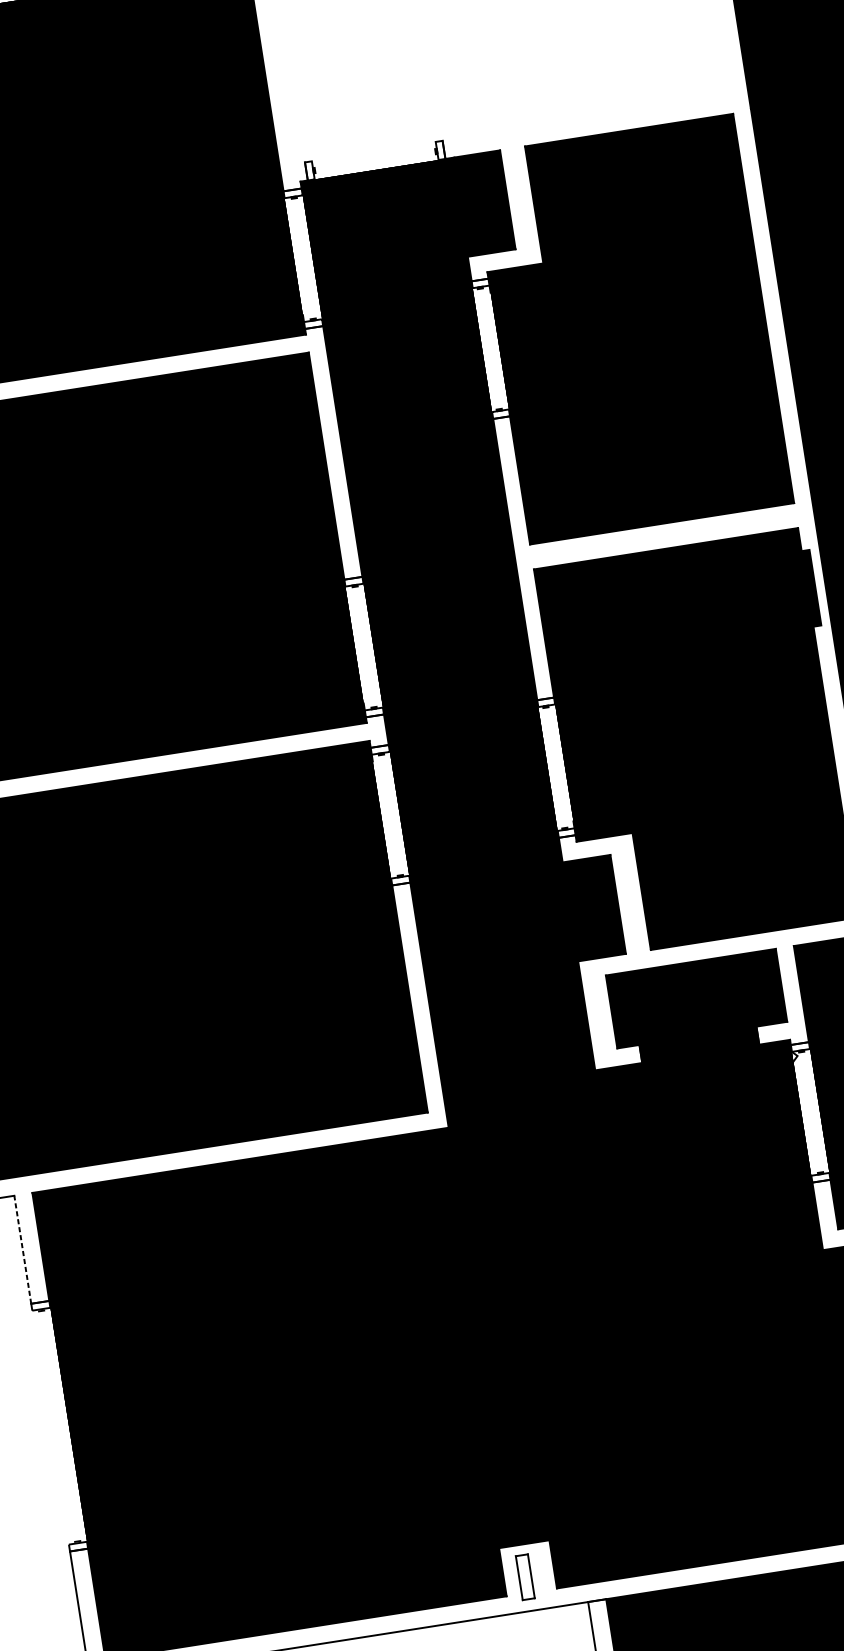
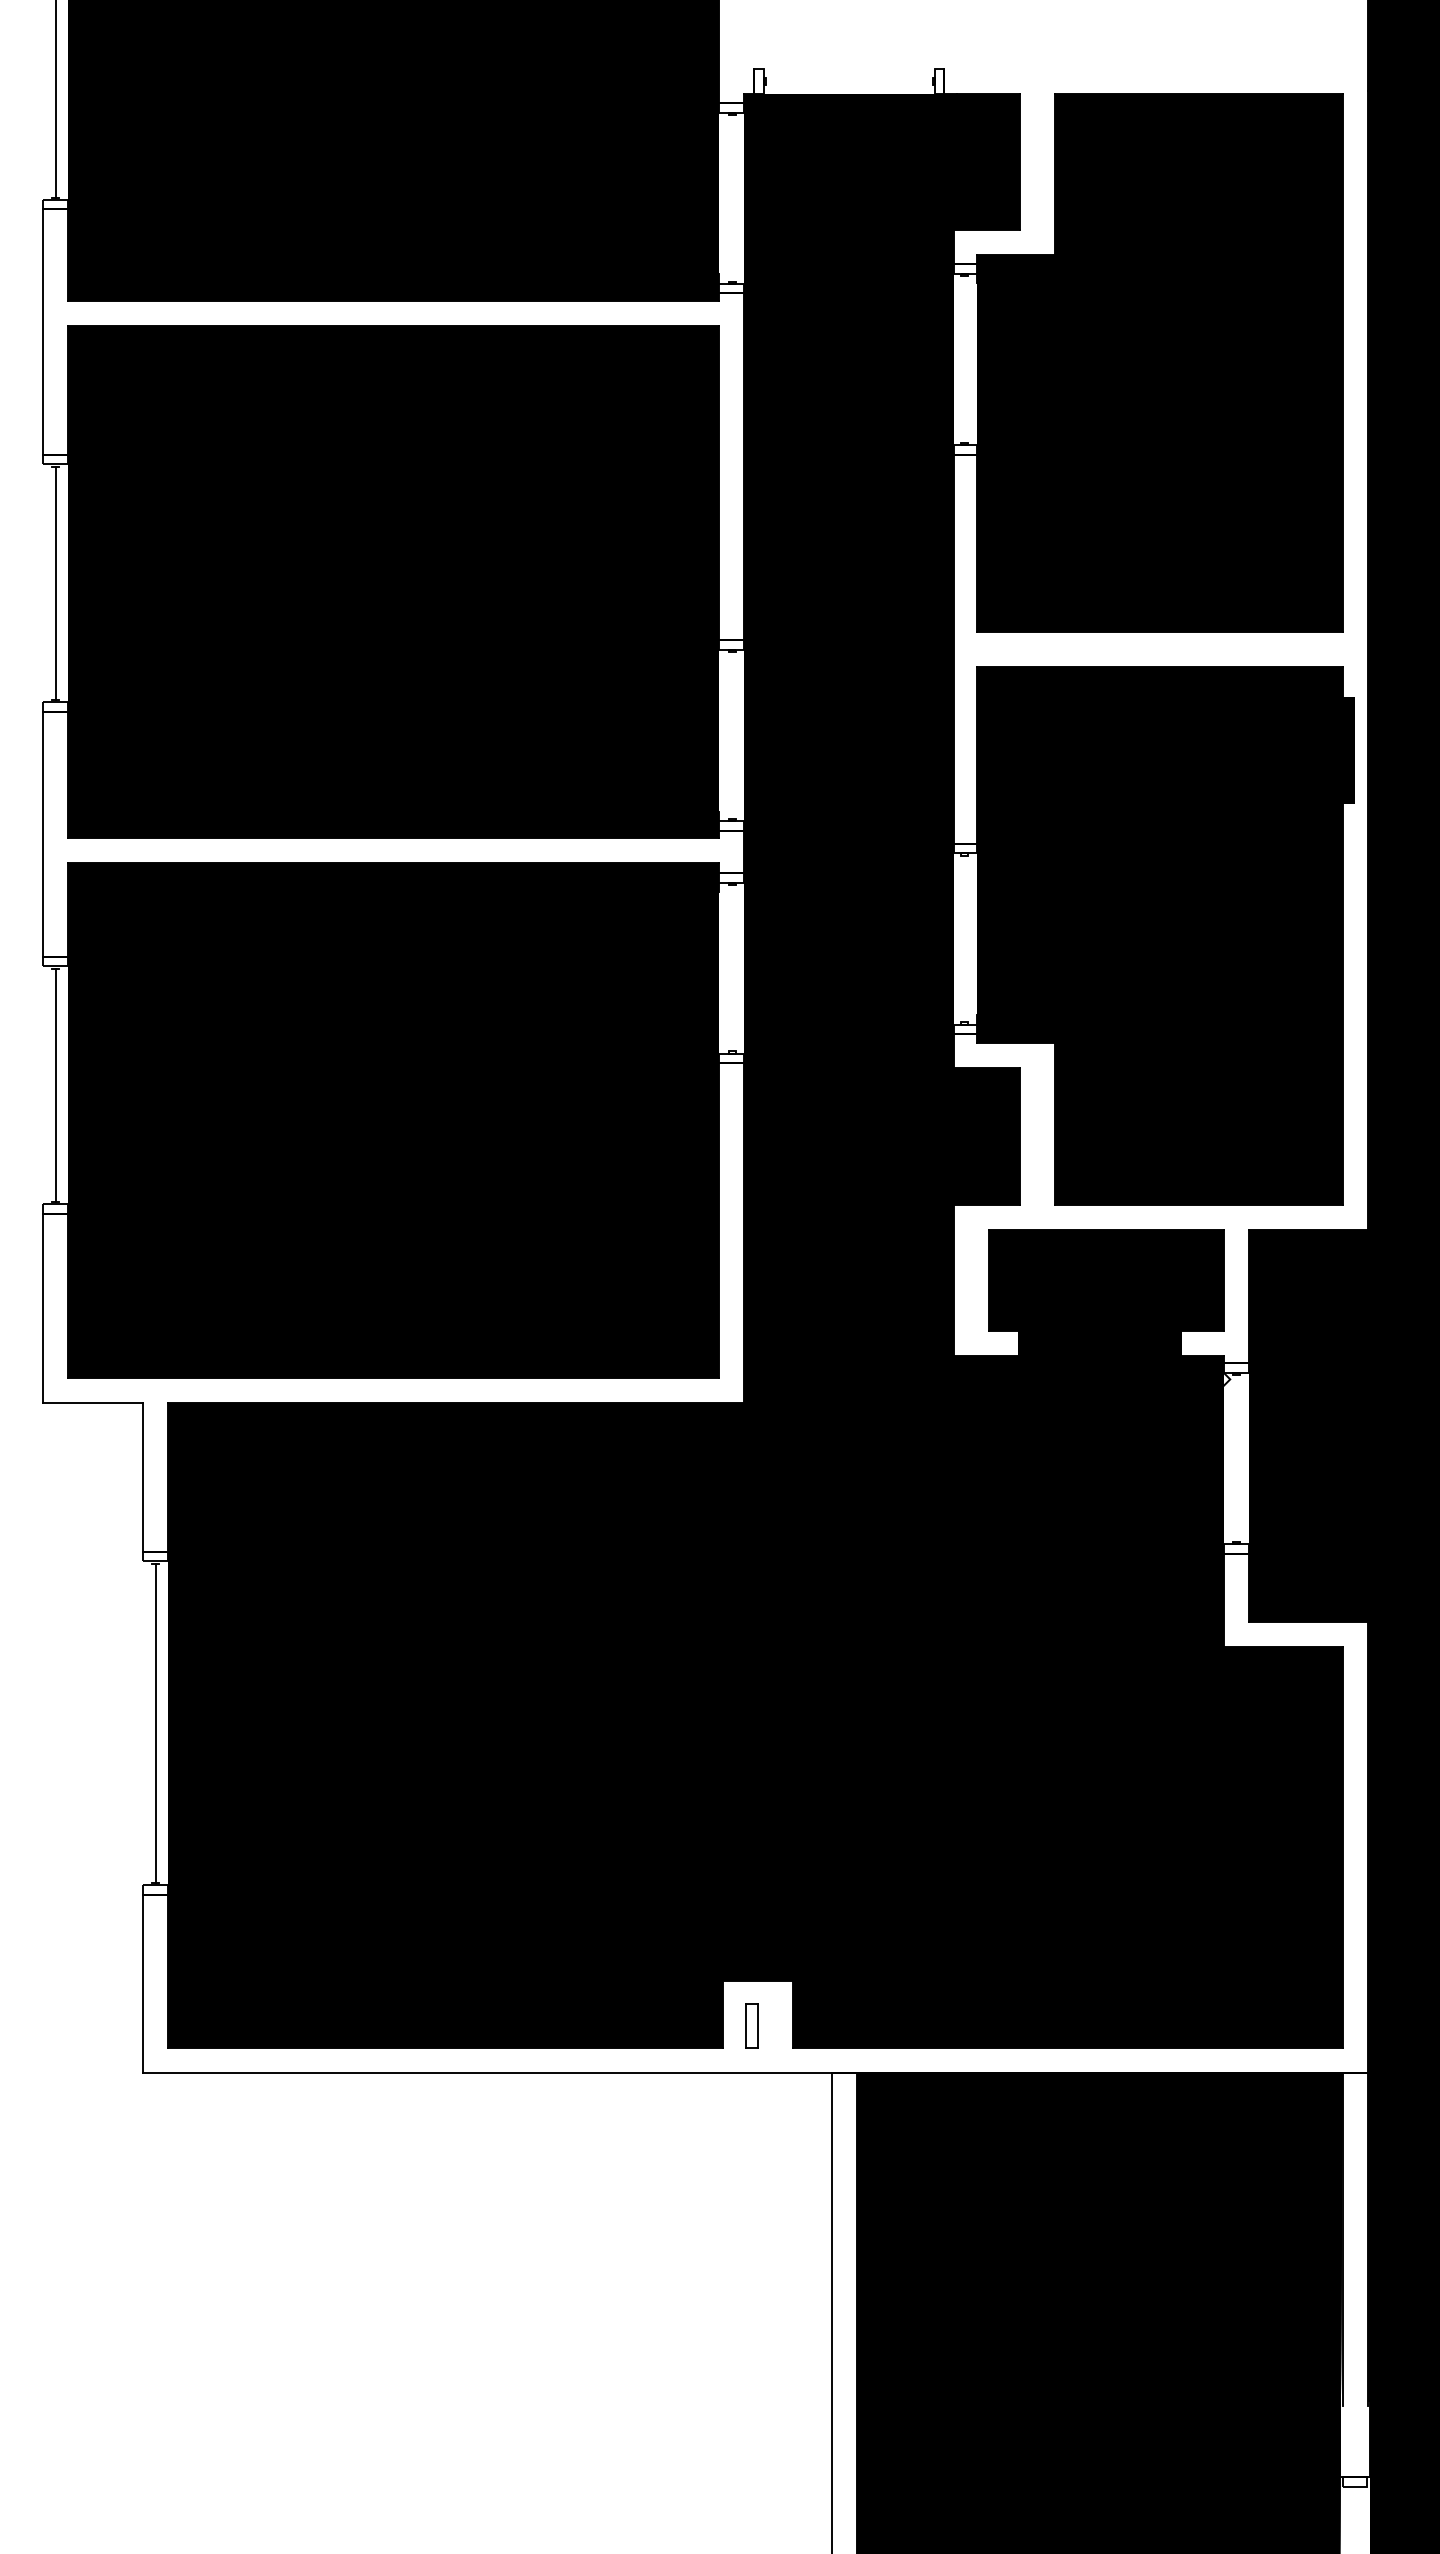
line: (23, 1249) -> (143, 1477), dashed -> solid
line: (59, 1425) -> (155, 1722), added
part: (524, 1577) -> (751, 2025), size x0.71

